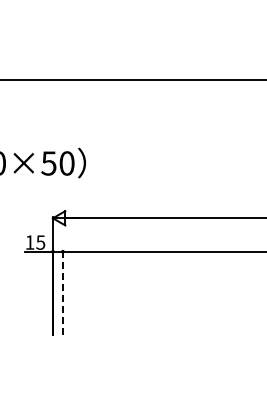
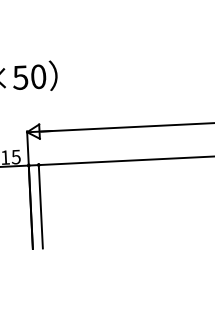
line: (62, 292) -> (40, 205), dashed -> solid

